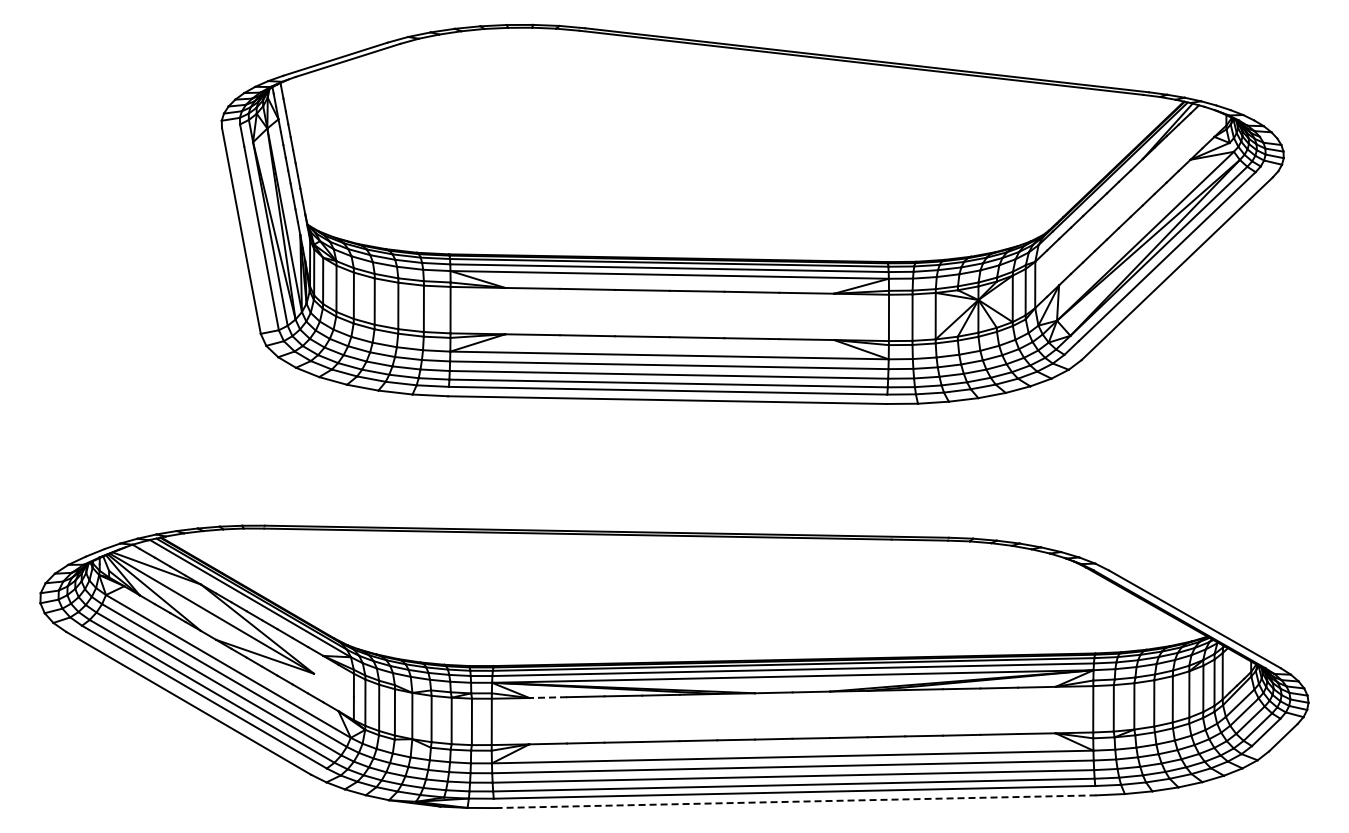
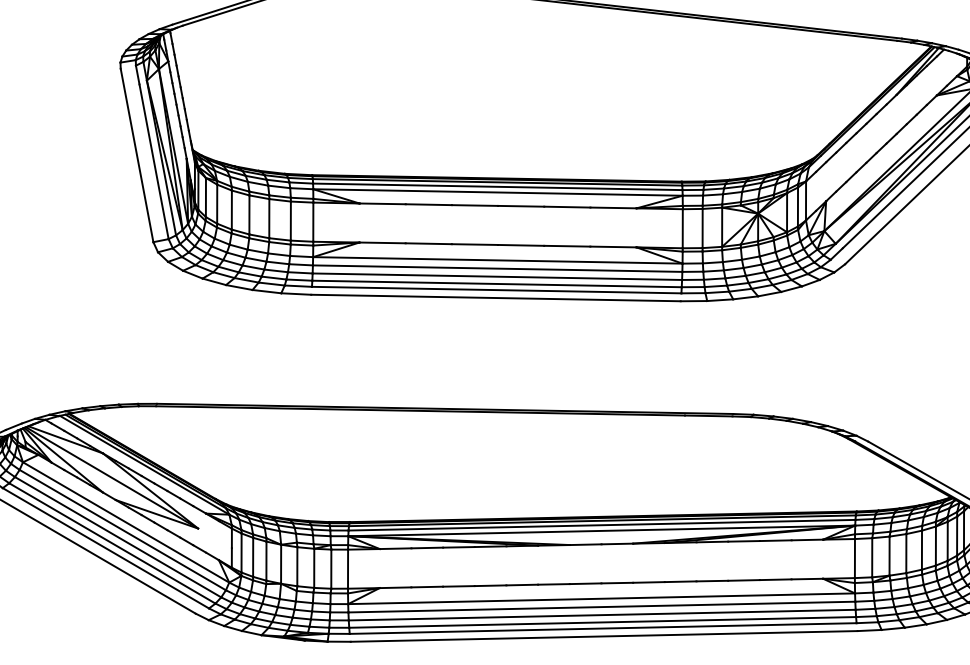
line: (548, 697) -> (395, 548), dashed -> solid
line: (795, 801) -> (603, 636), dashed -> solid

